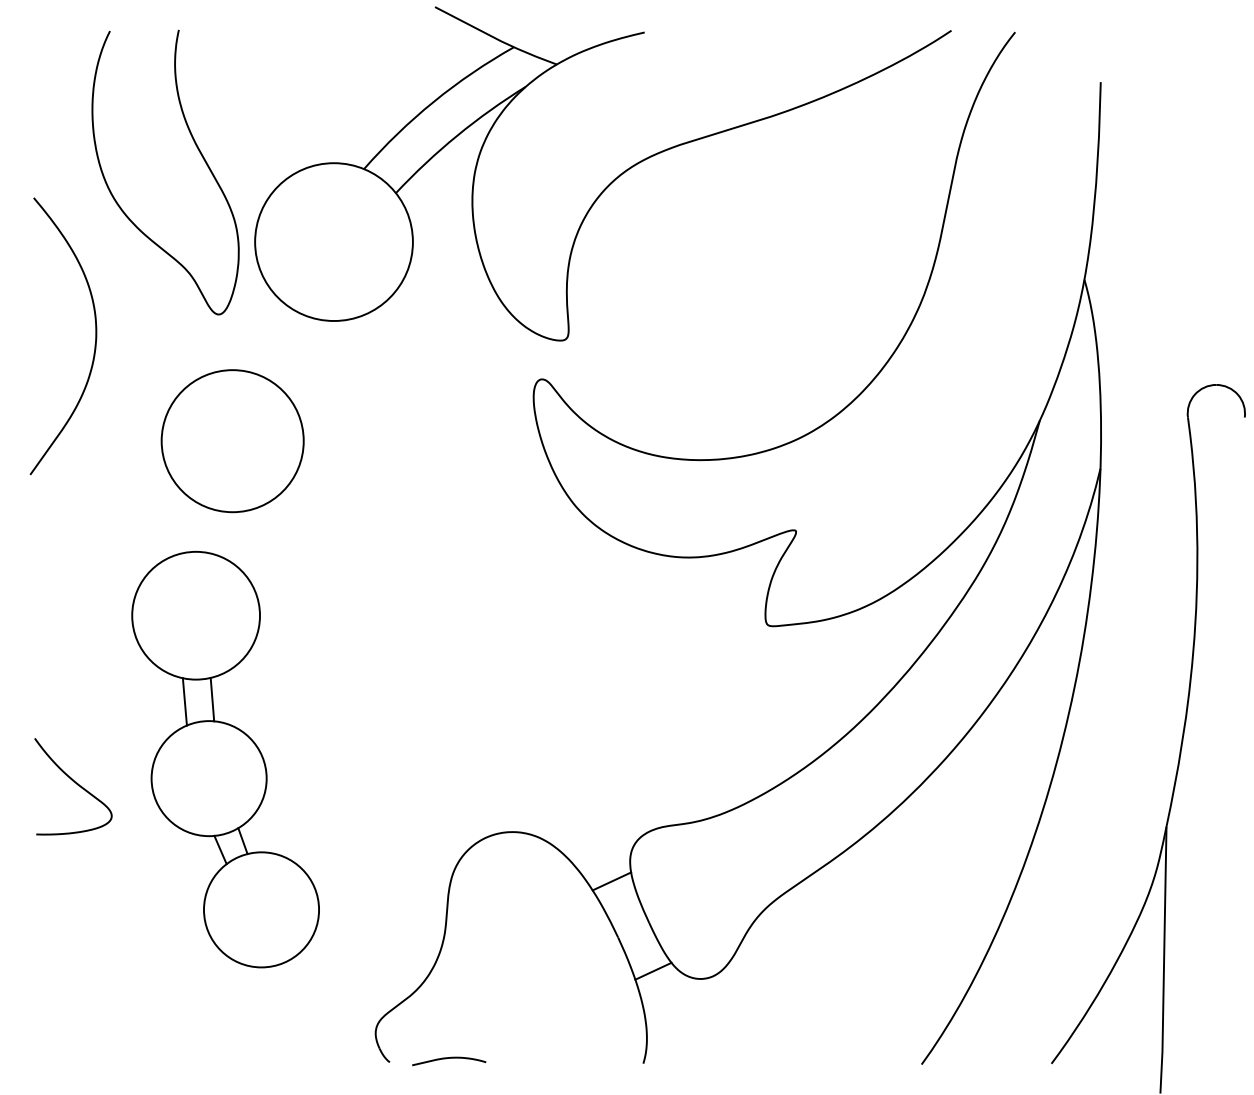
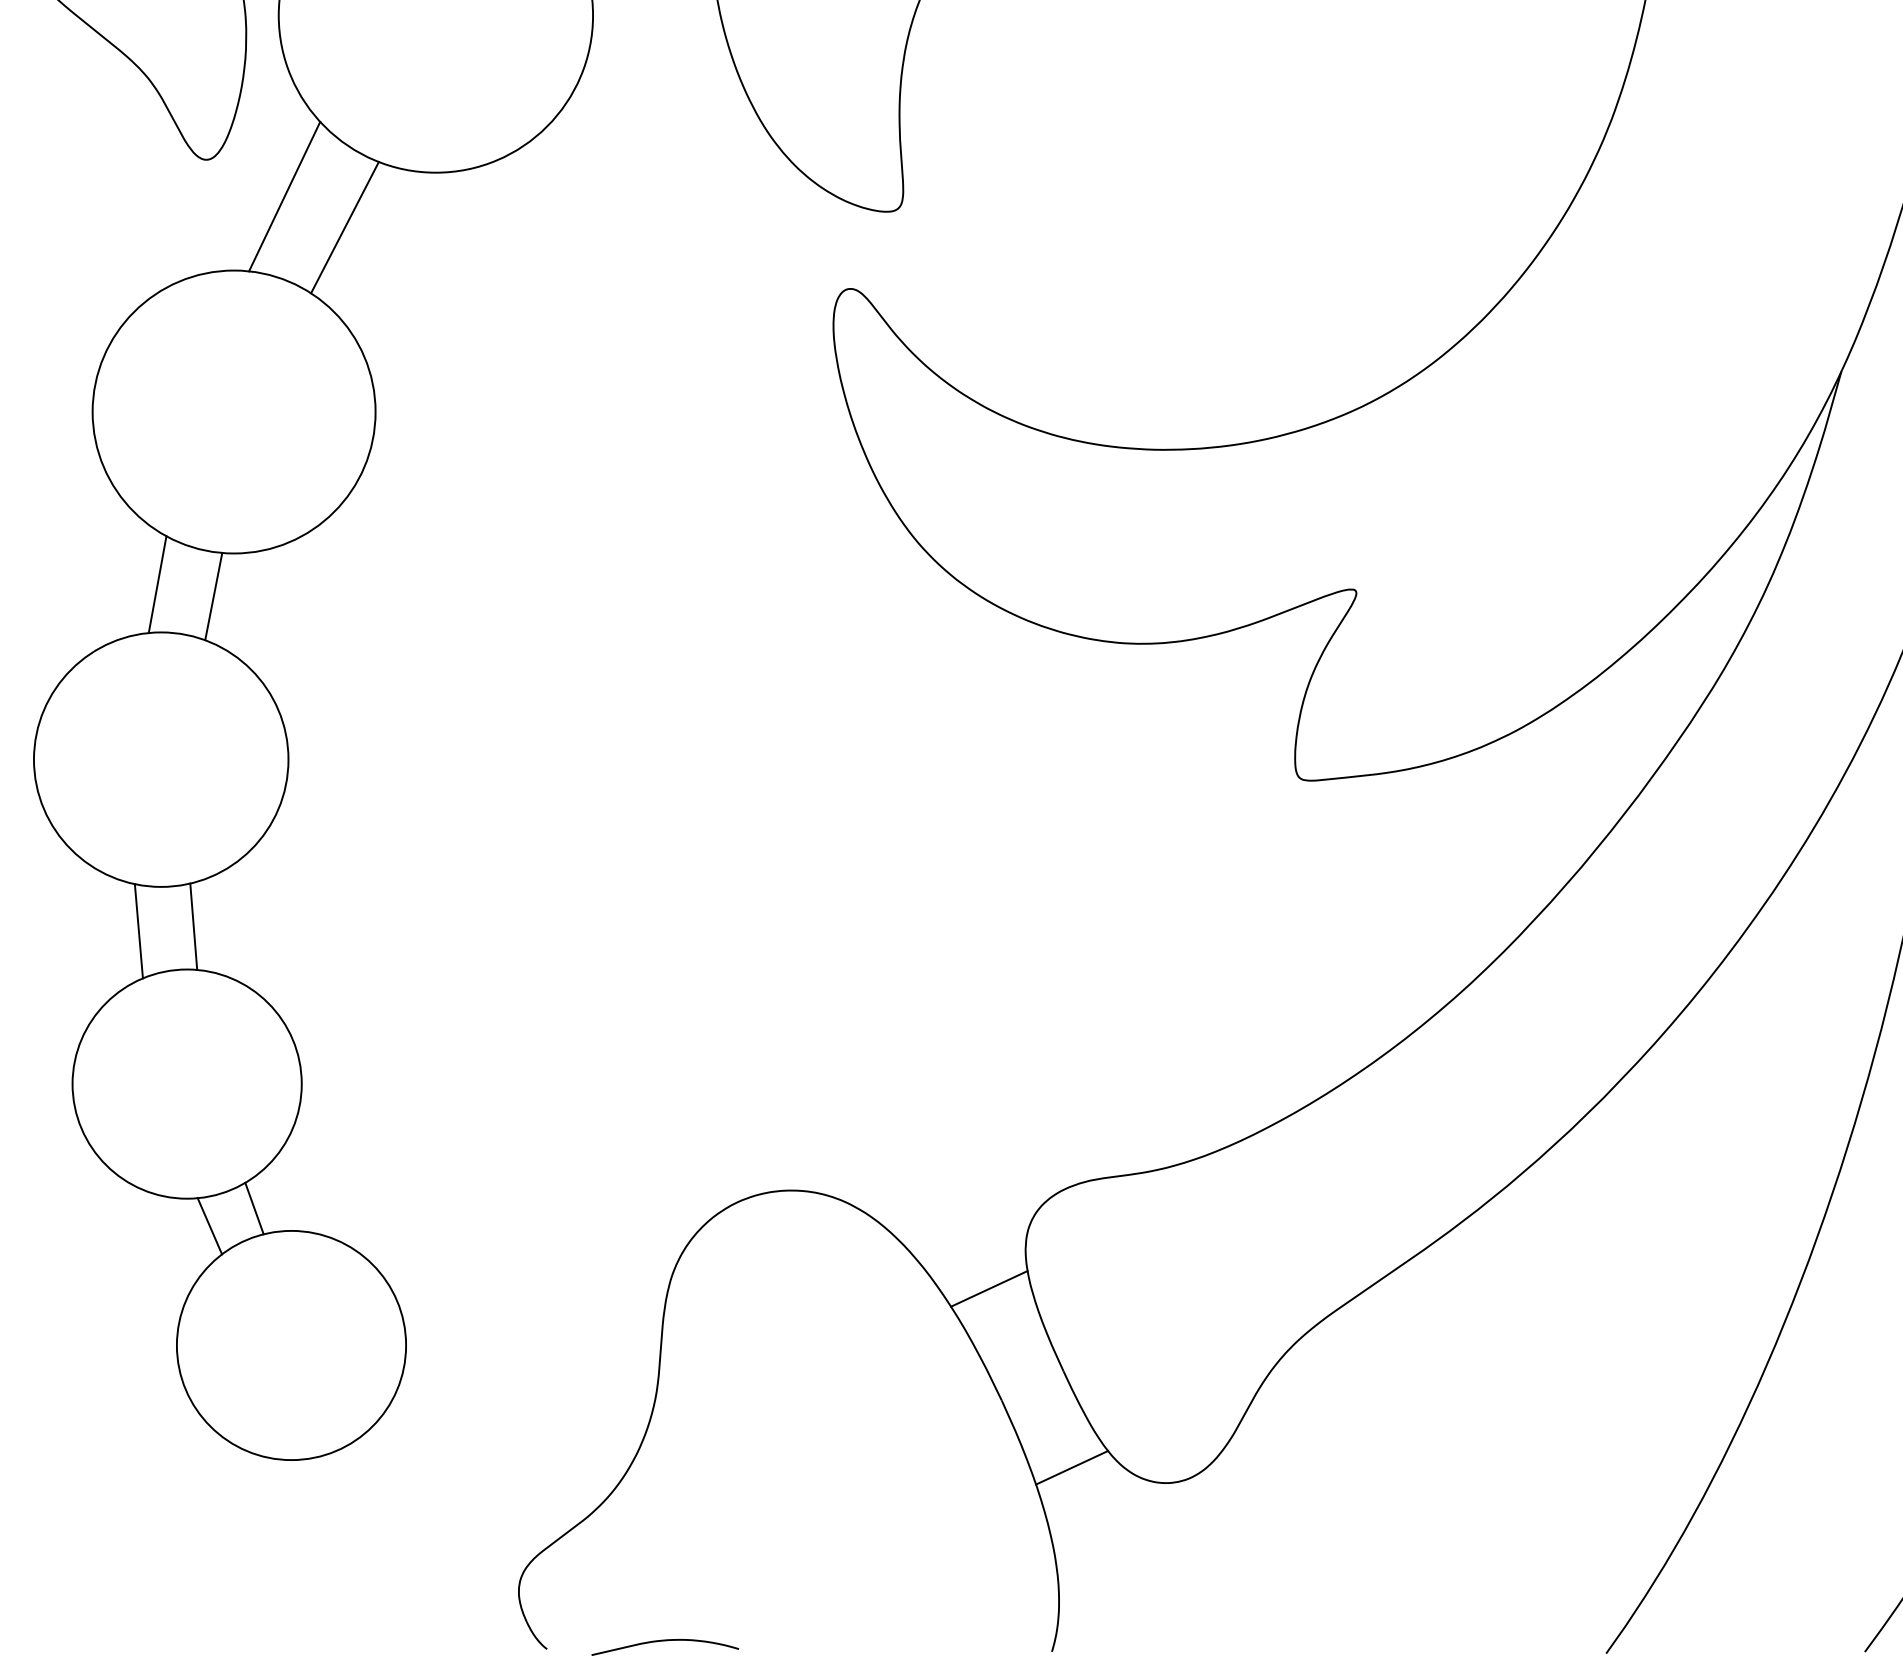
line: (257, 332) -> (283, 195), added
line: (288, 348) -> (345, 227), added
line: (193, 527) -> (156, 583), added
line: (222, 533) -> (213, 595), added

